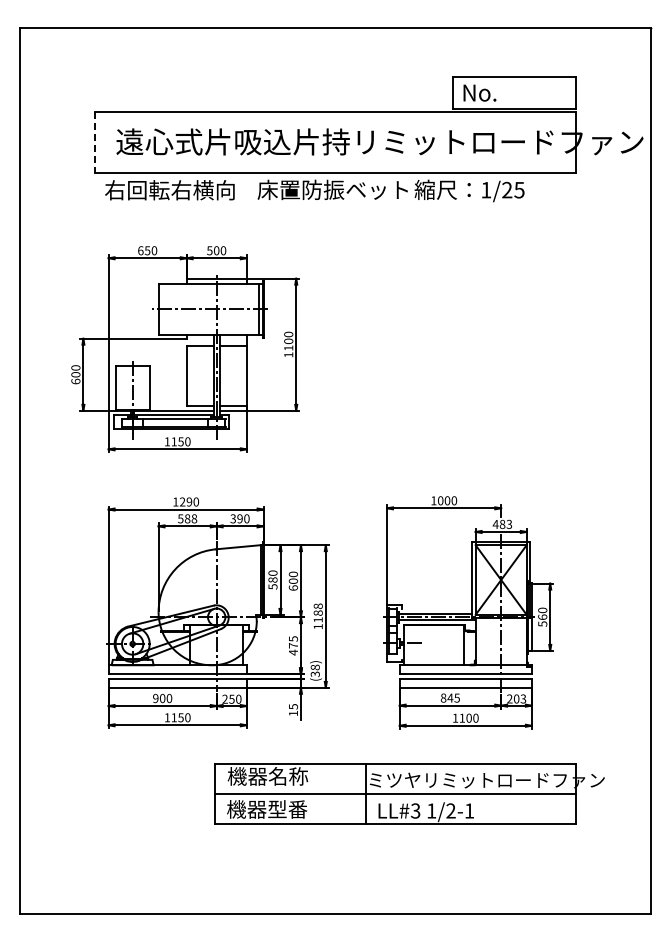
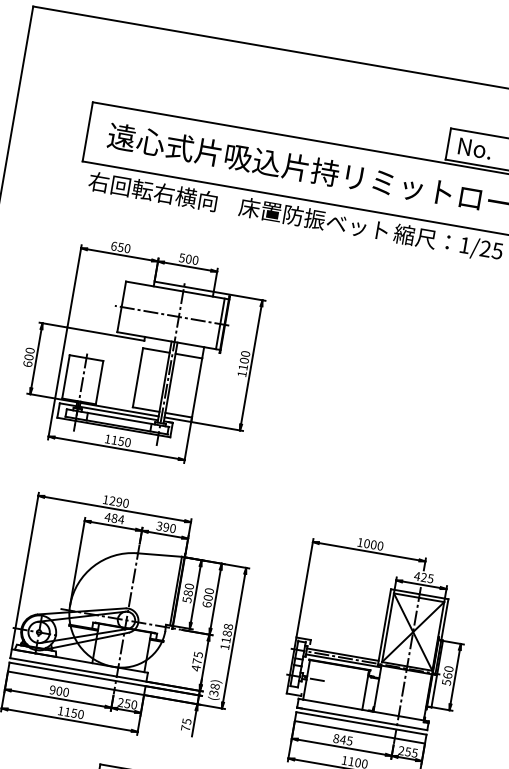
line: (95, 142) -> (87, 131), dashed -> solid
text: (187, 518) -> (114, 518), 588 -> 484
text: (505, 524) -> (426, 578), 483 -> 425
text: (519, 698) -> (411, 751), 203 -> 255
text: (293, 713) -> (185, 728), 15 -> 75

